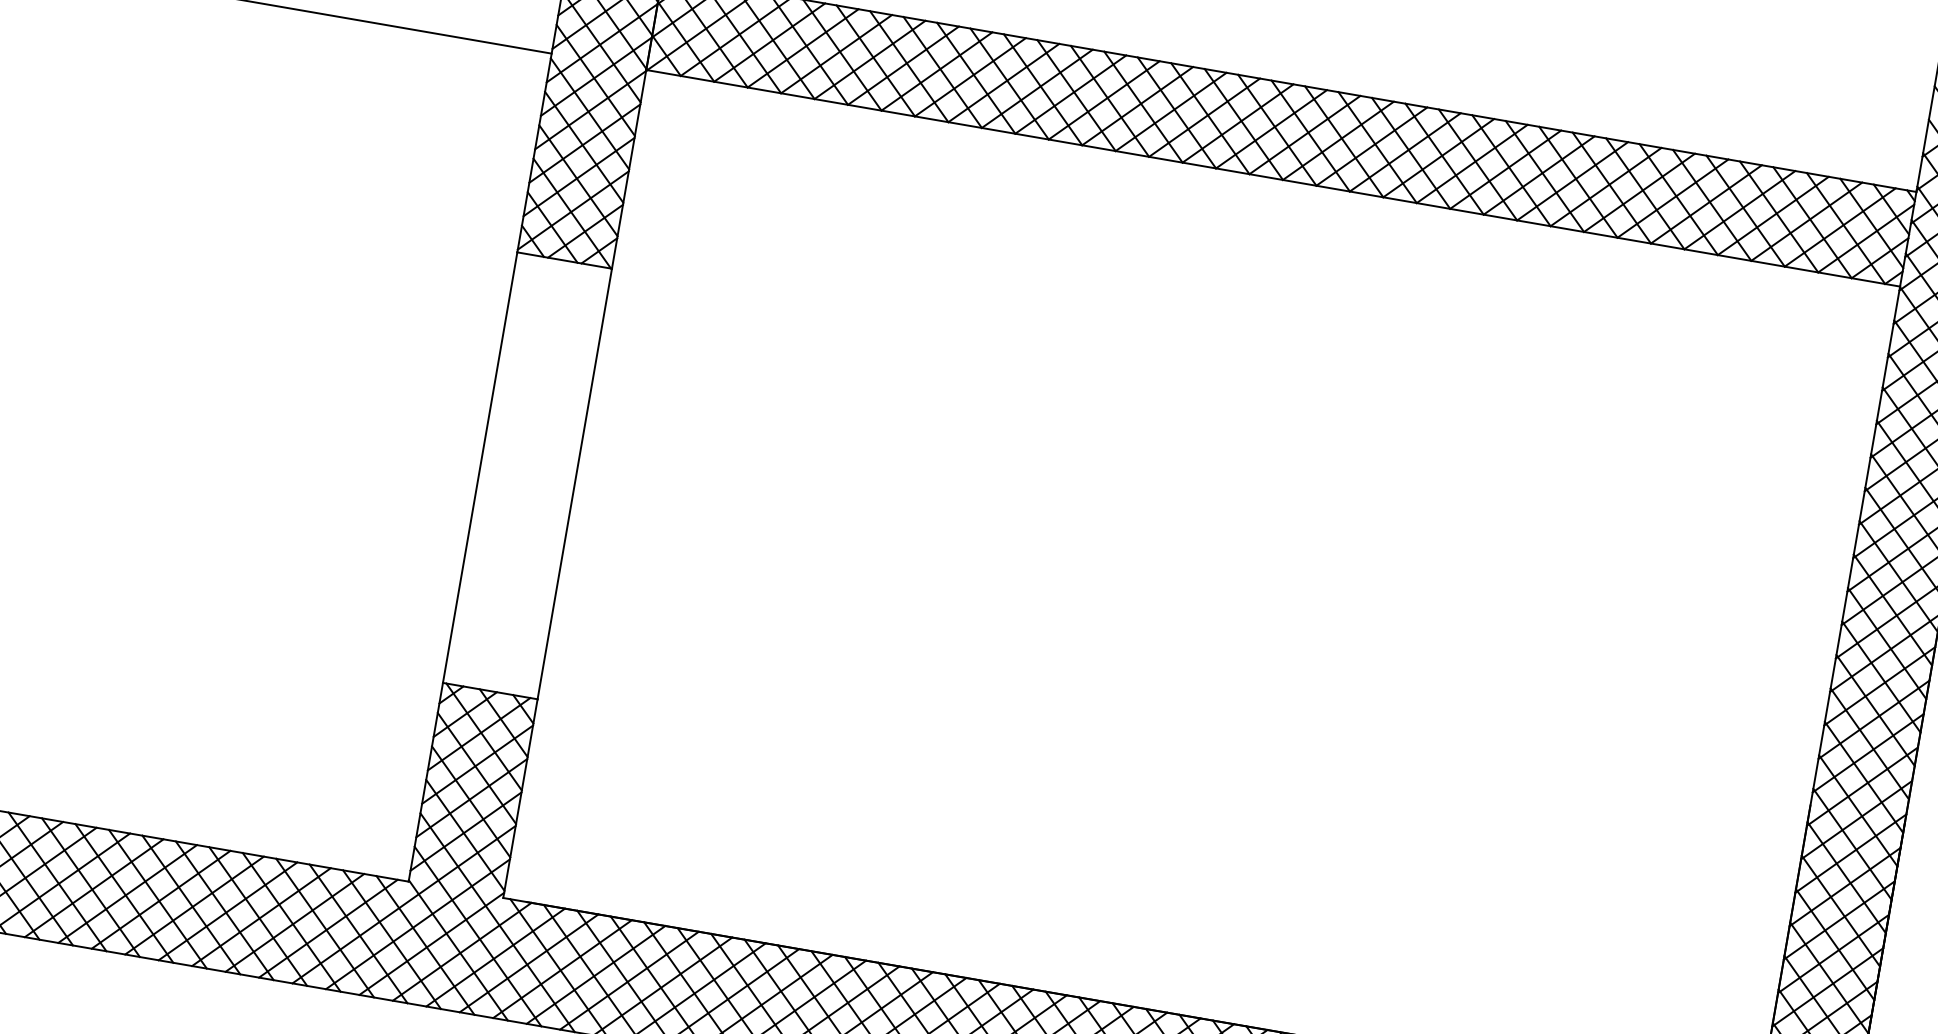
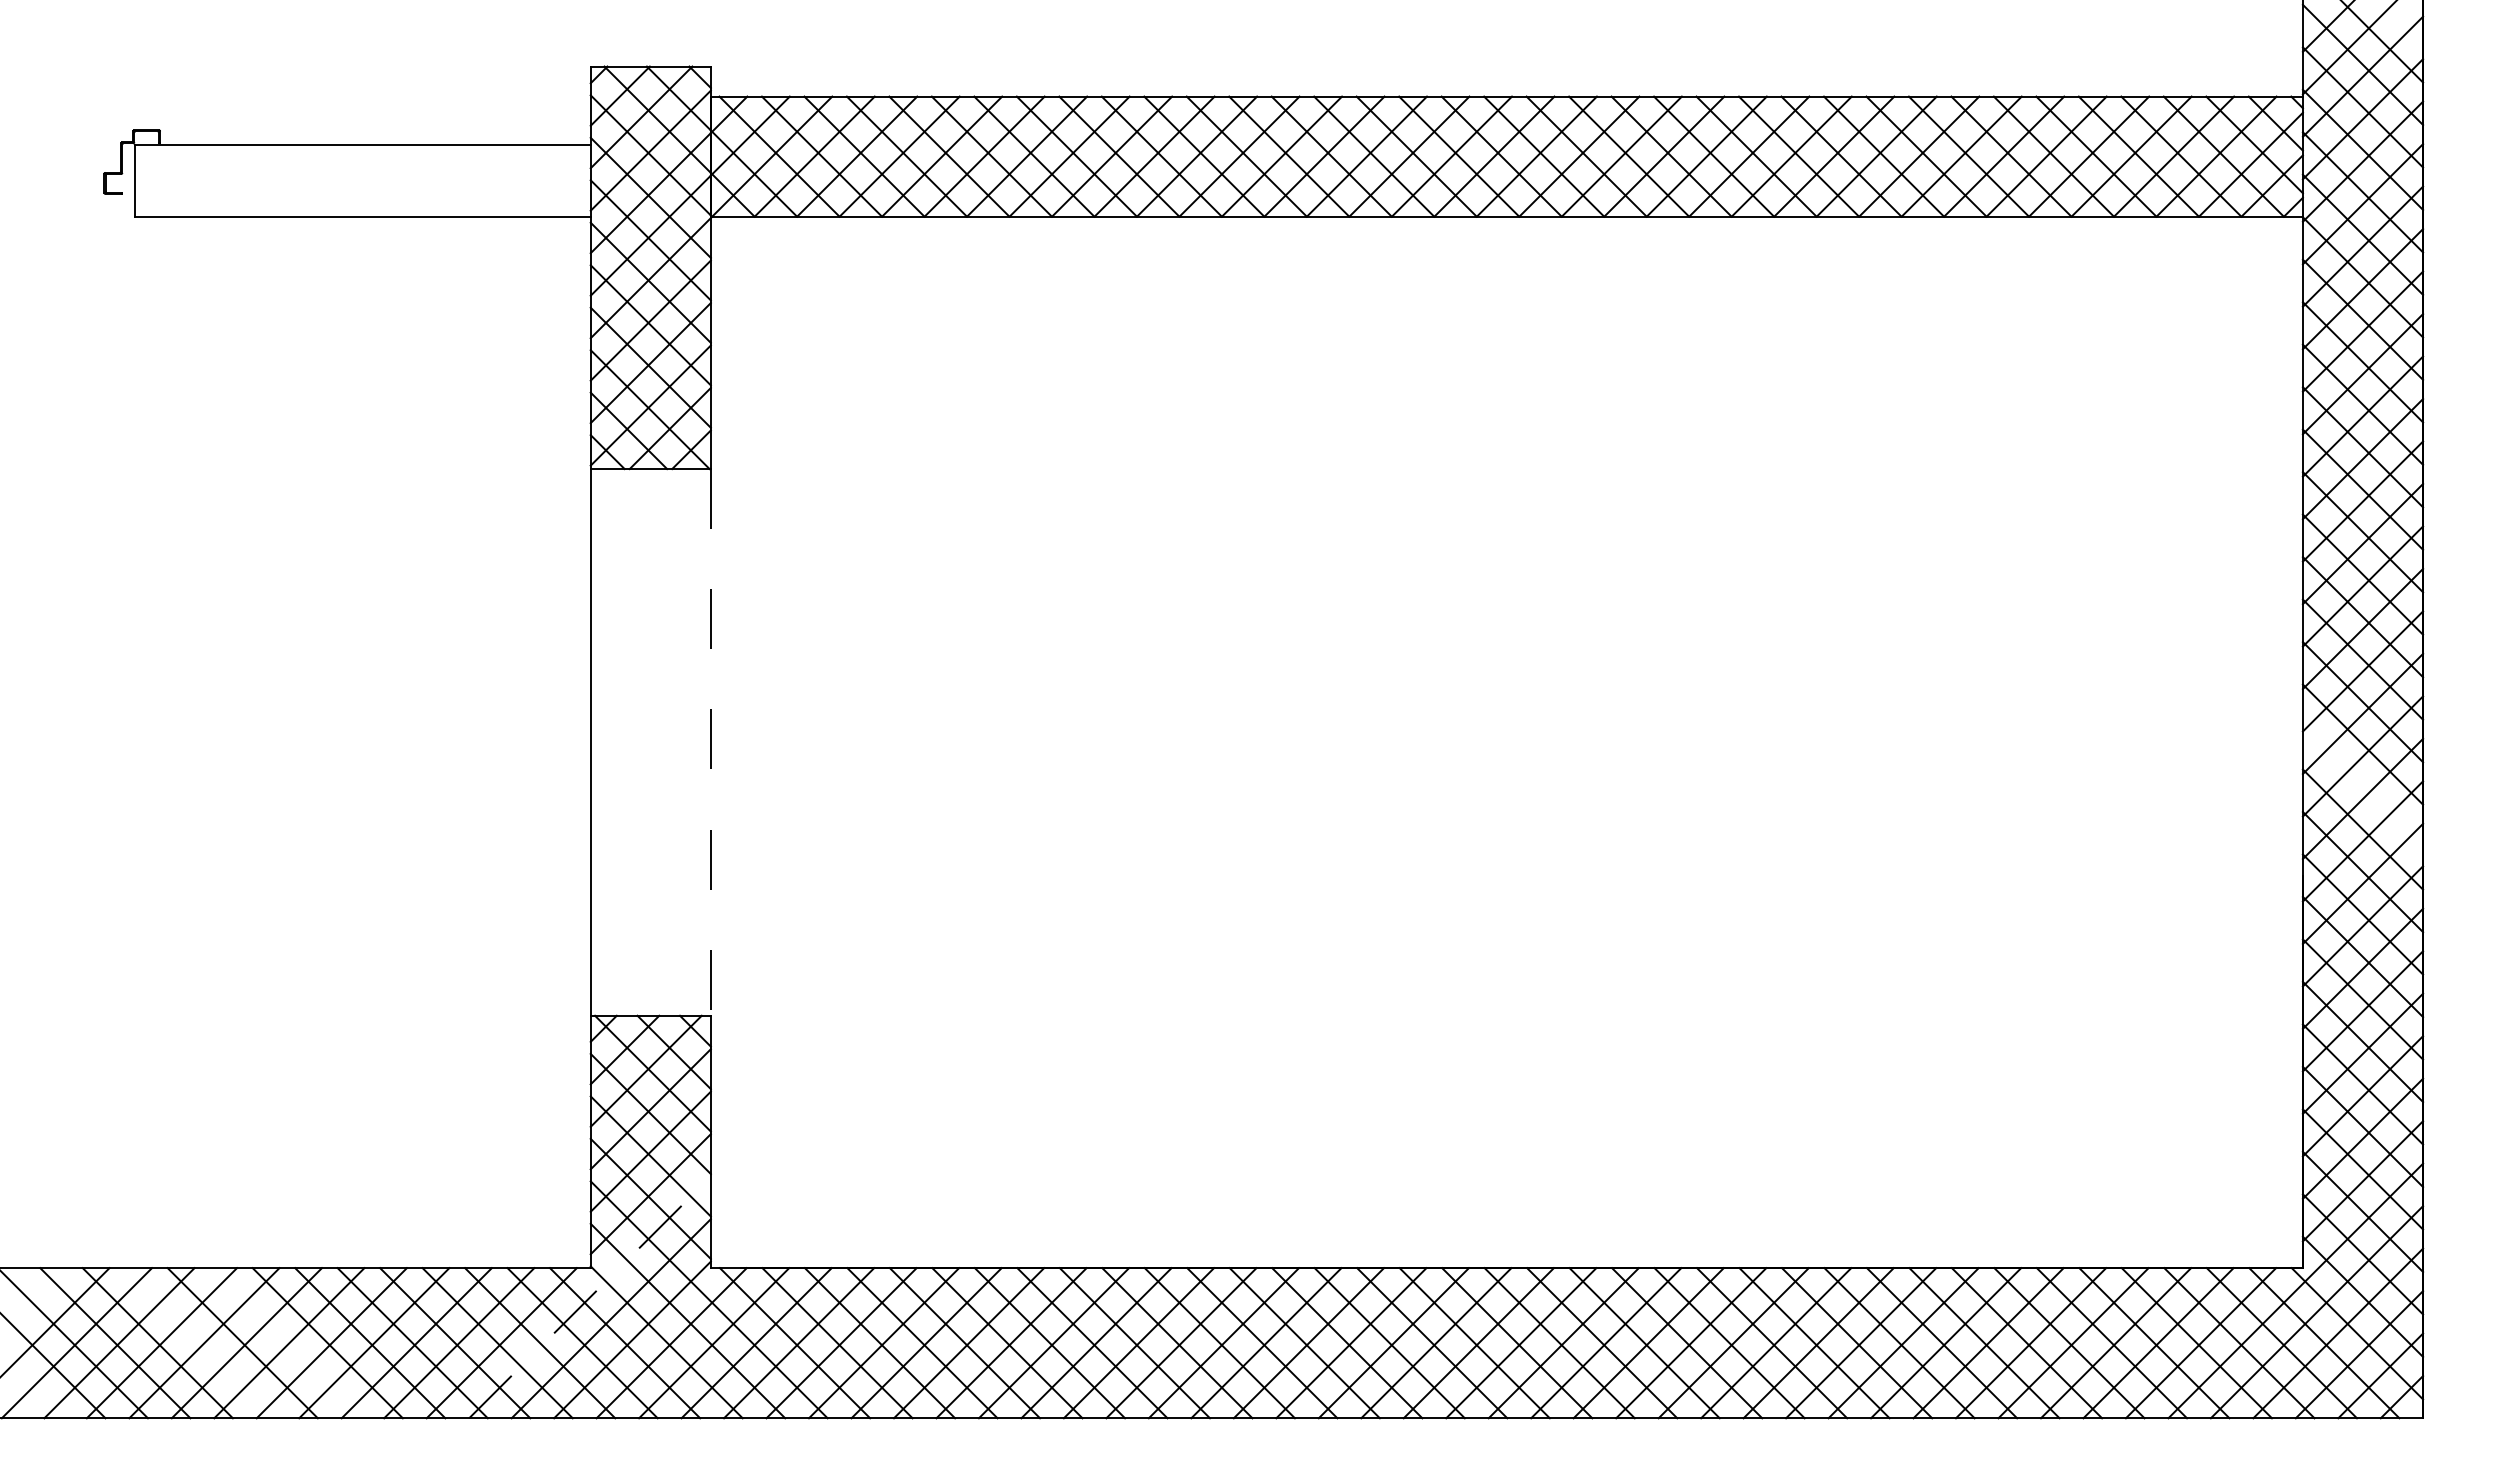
line: (574, 484) -> (710, 742), solid -> dashed
line: (1869, 744) -> (2362, 787), removed
line: (91, 887) -> (200, 1343), removed
line: (158, 899) -> (285, 1343), removed
line: (404, 904) -> (590, 1297), solid -> dashed

